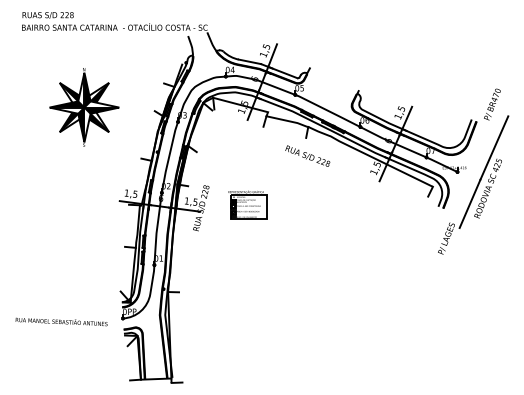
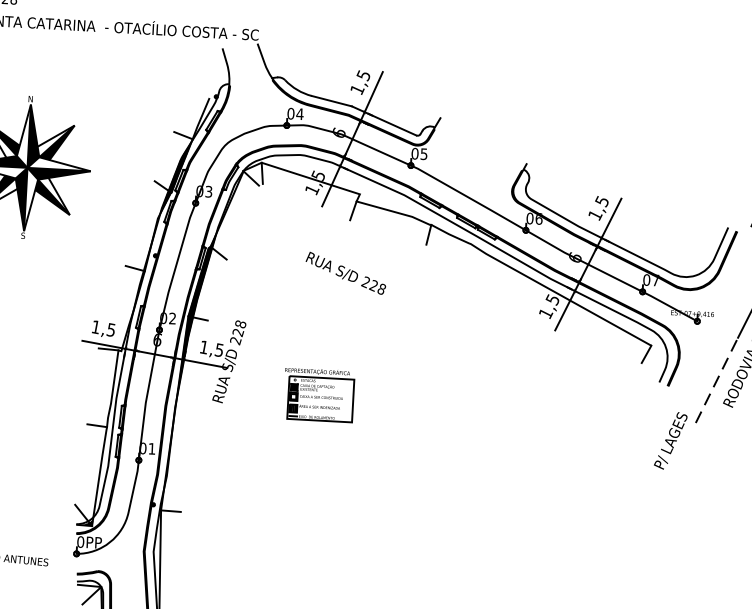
text: (307, 155) -> (345, 272), moved
line: (470, 203) -> (717, 379), solid -> dashed
part: (247, 204) -> (318, 394), moved

